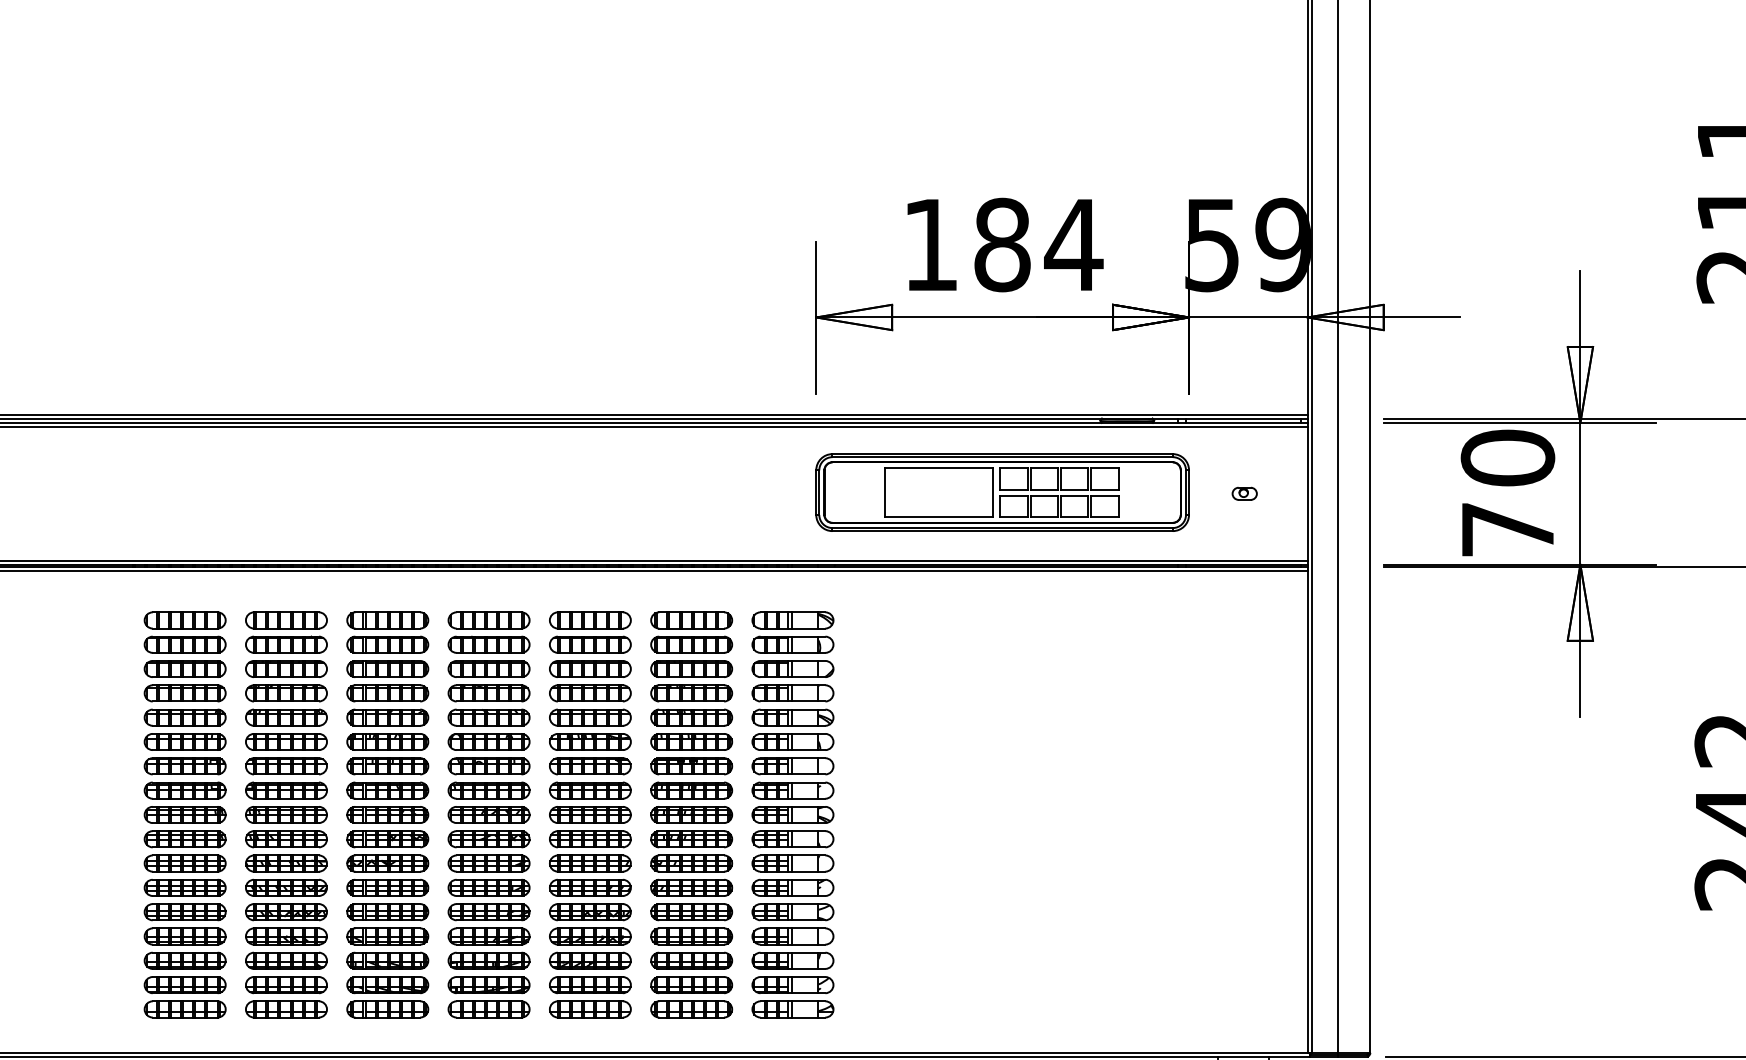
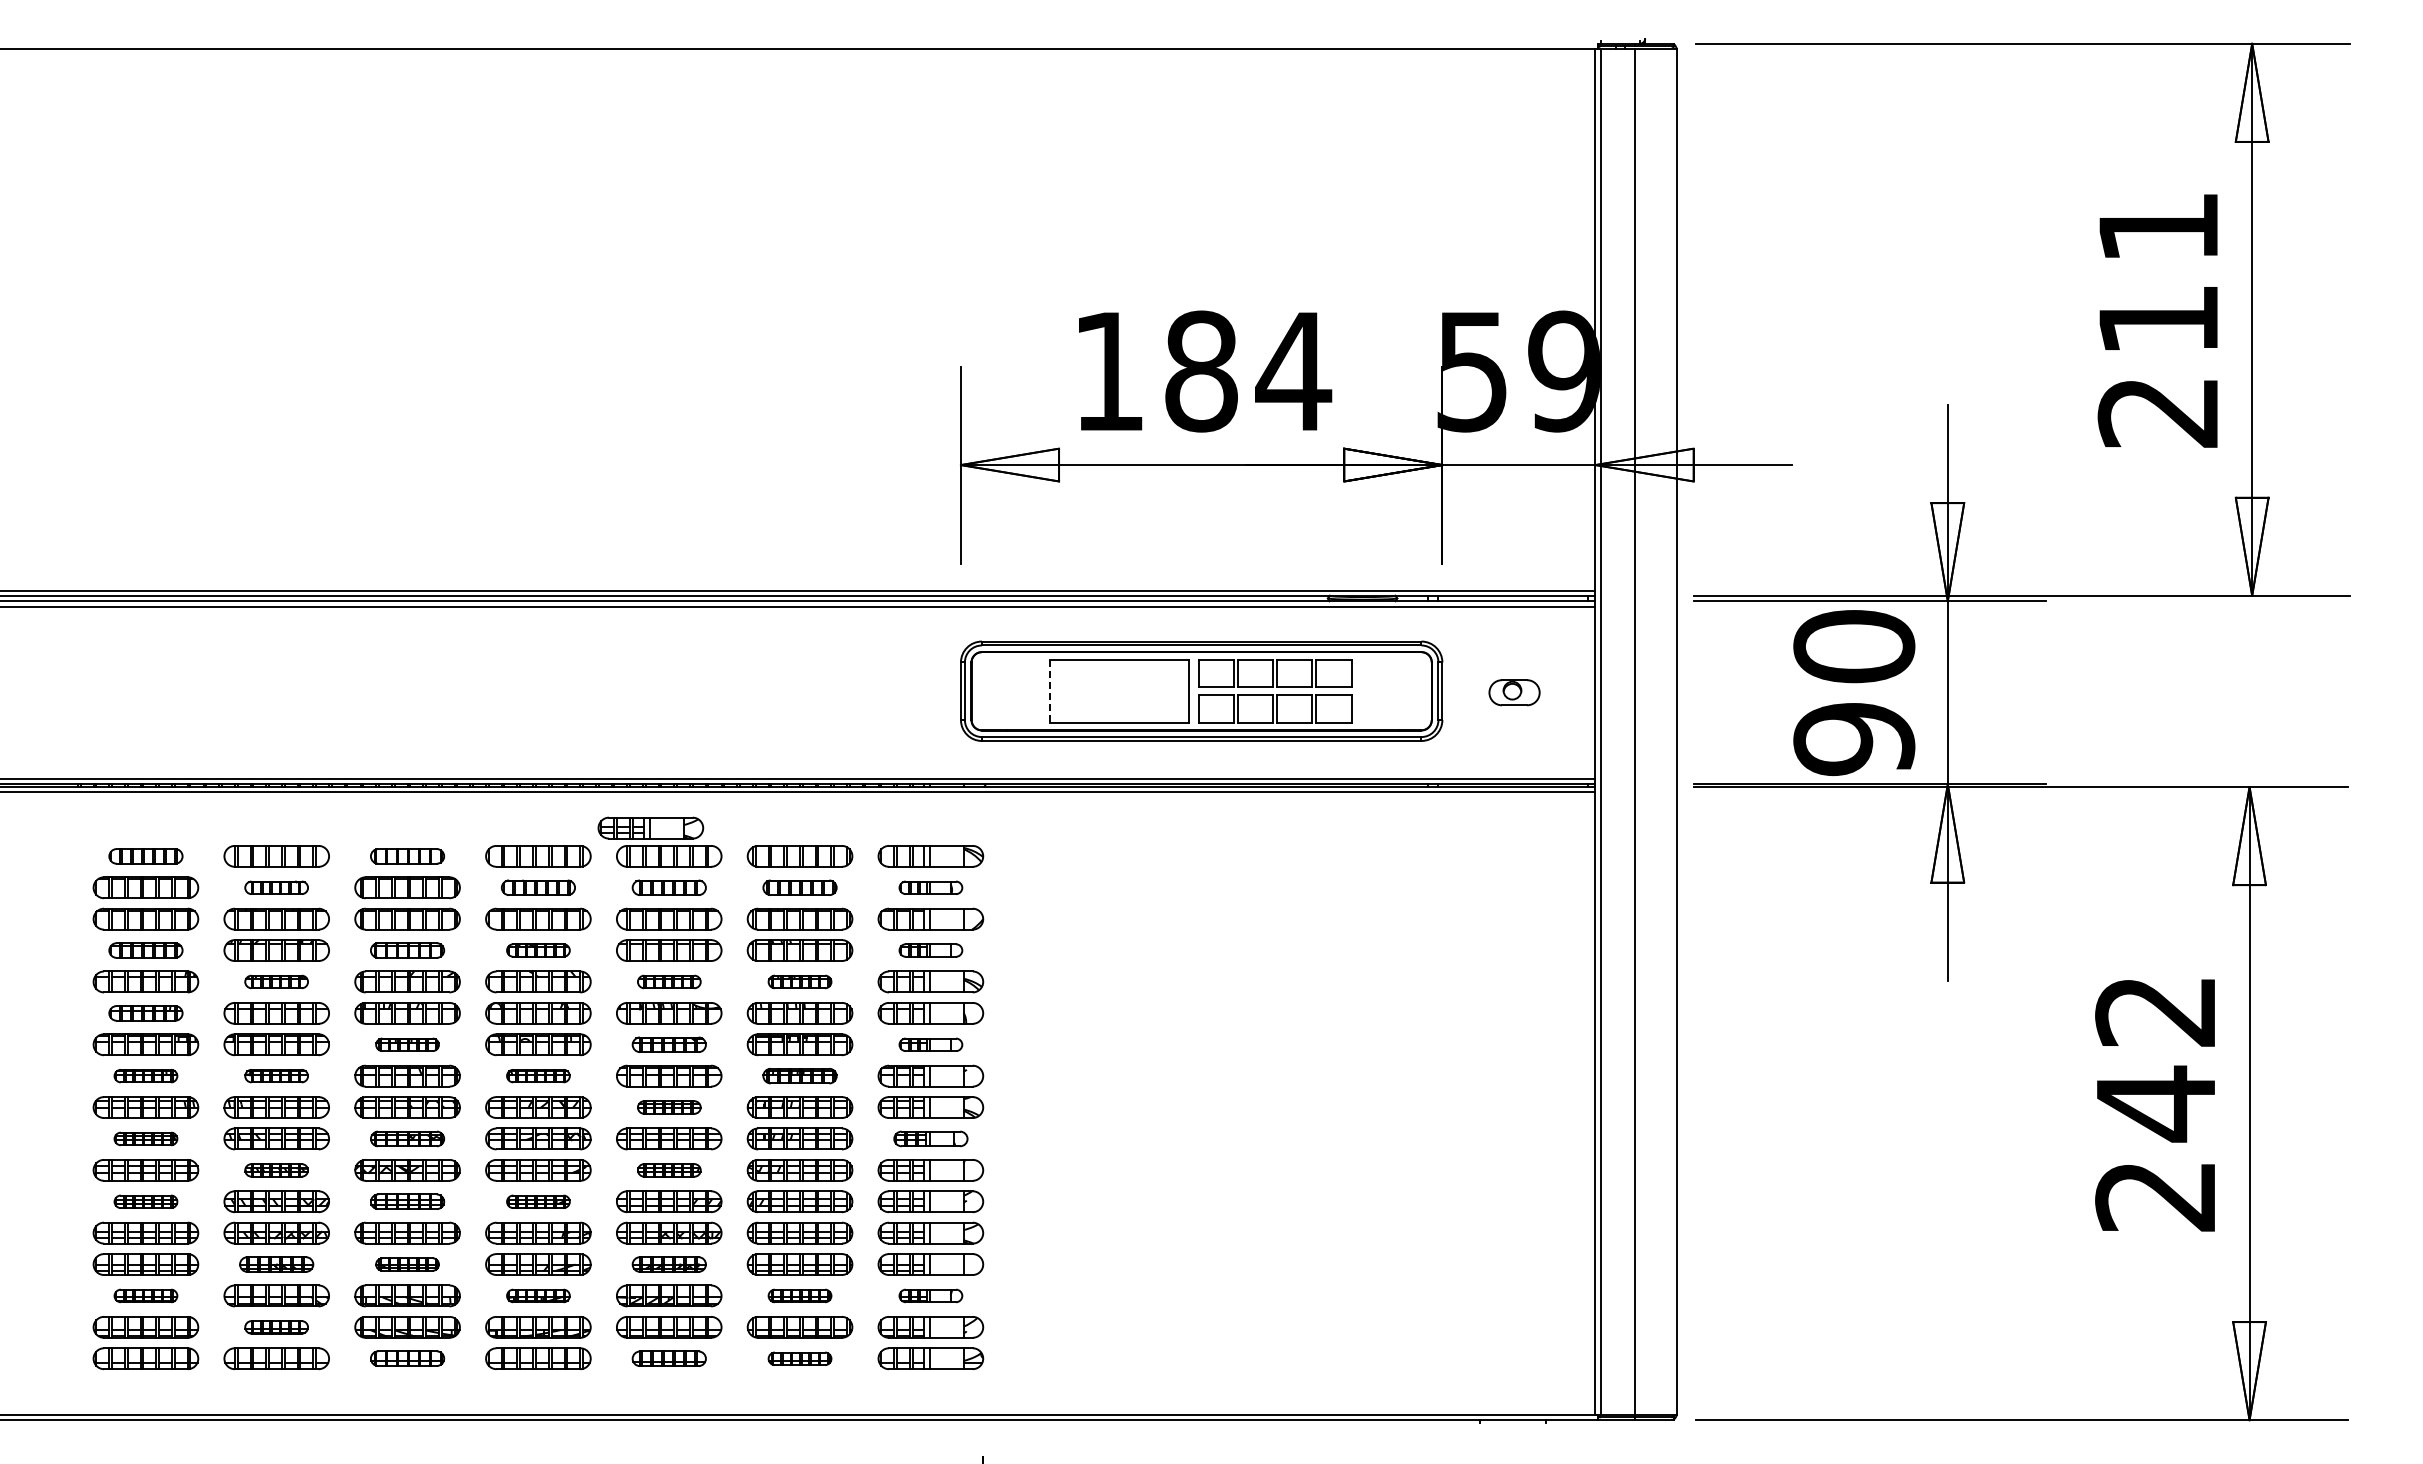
line: (884, 492) -> (1049, 691), solid -> dashed
part: (1244, 493) -> (1513, 692), size x1.6
text: (1508, 529) -> (1854, 739), 70 -> 90
part: (575, 598) -> (650, 827), added
part: (184, 620) -> (145, 856), size x0.7
part: (387, 620) -> (407, 856), size x0.7
part: (286, 644) -> (276, 887), size x0.6
part: (489, 644) -> (538, 887), size x0.7
part: (590, 644) -> (669, 887), size x0.7
part: (691, 644) -> (799, 887), size x0.7
part: (792, 644) -> (930, 887), size x0.6
part: (184, 693) -> (145, 950), size x0.7
part: (387, 693) -> (407, 950), size x0.7
part: (489, 693) -> (538, 950), size x0.6
part: (792, 693) -> (930, 950), size x0.6
part: (286, 717) -> (276, 981), size x0.6
part: (590, 717) -> (669, 981), size x0.6
part: (691, 717) -> (799, 981), size x0.6
part: (184, 742) -> (145, 1013), size x0.7
part: (387, 766) -> (407, 1044), size x0.6
part: (590, 766) -> (669, 1044), size x0.7
part: (792, 766) -> (930, 1044), size x0.6
part: (184, 790) -> (145, 1075), size x0.6
part: (286, 790) -> (276, 1075), size x0.6
part: (489, 790) -> (538, 1075), size x0.6
part: (691, 790) -> (799, 1075), size x0.7
part: (590, 814) -> (669, 1107), size x0.6
part: (184, 838) -> (145, 1138), size x0.6
part: (387, 838) -> (407, 1138), size x0.7
part: (792, 838) -> (930, 1138), size x0.7
part: (286, 863) -> (276, 1170), size x0.6
part: (590, 863) -> (669, 1170), size x0.6
part: (184, 887) -> (145, 1201), size x0.6
part: (387, 887) -> (407, 1201), size x0.7
part: (489, 887) -> (538, 1201), size x0.6
part: (286, 936) -> (276, 1264), size x0.7
part: (387, 936) -> (407, 1264), size x0.6
part: (590, 936) -> (669, 1264), size x0.7
part: (184, 960) -> (145, 1295), size x0.6
part: (489, 960) -> (538, 1295), size x0.6
part: (691, 960) -> (799, 1295), size x0.6
part: (792, 960) -> (930, 1295), size x0.6
part: (286, 985) -> (276, 1327), size x0.6
part: (387, 1009) -> (407, 1358), size x0.7
part: (590, 1009) -> (669, 1358), size x0.7
part: (691, 1009) -> (799, 1358), size x0.6

